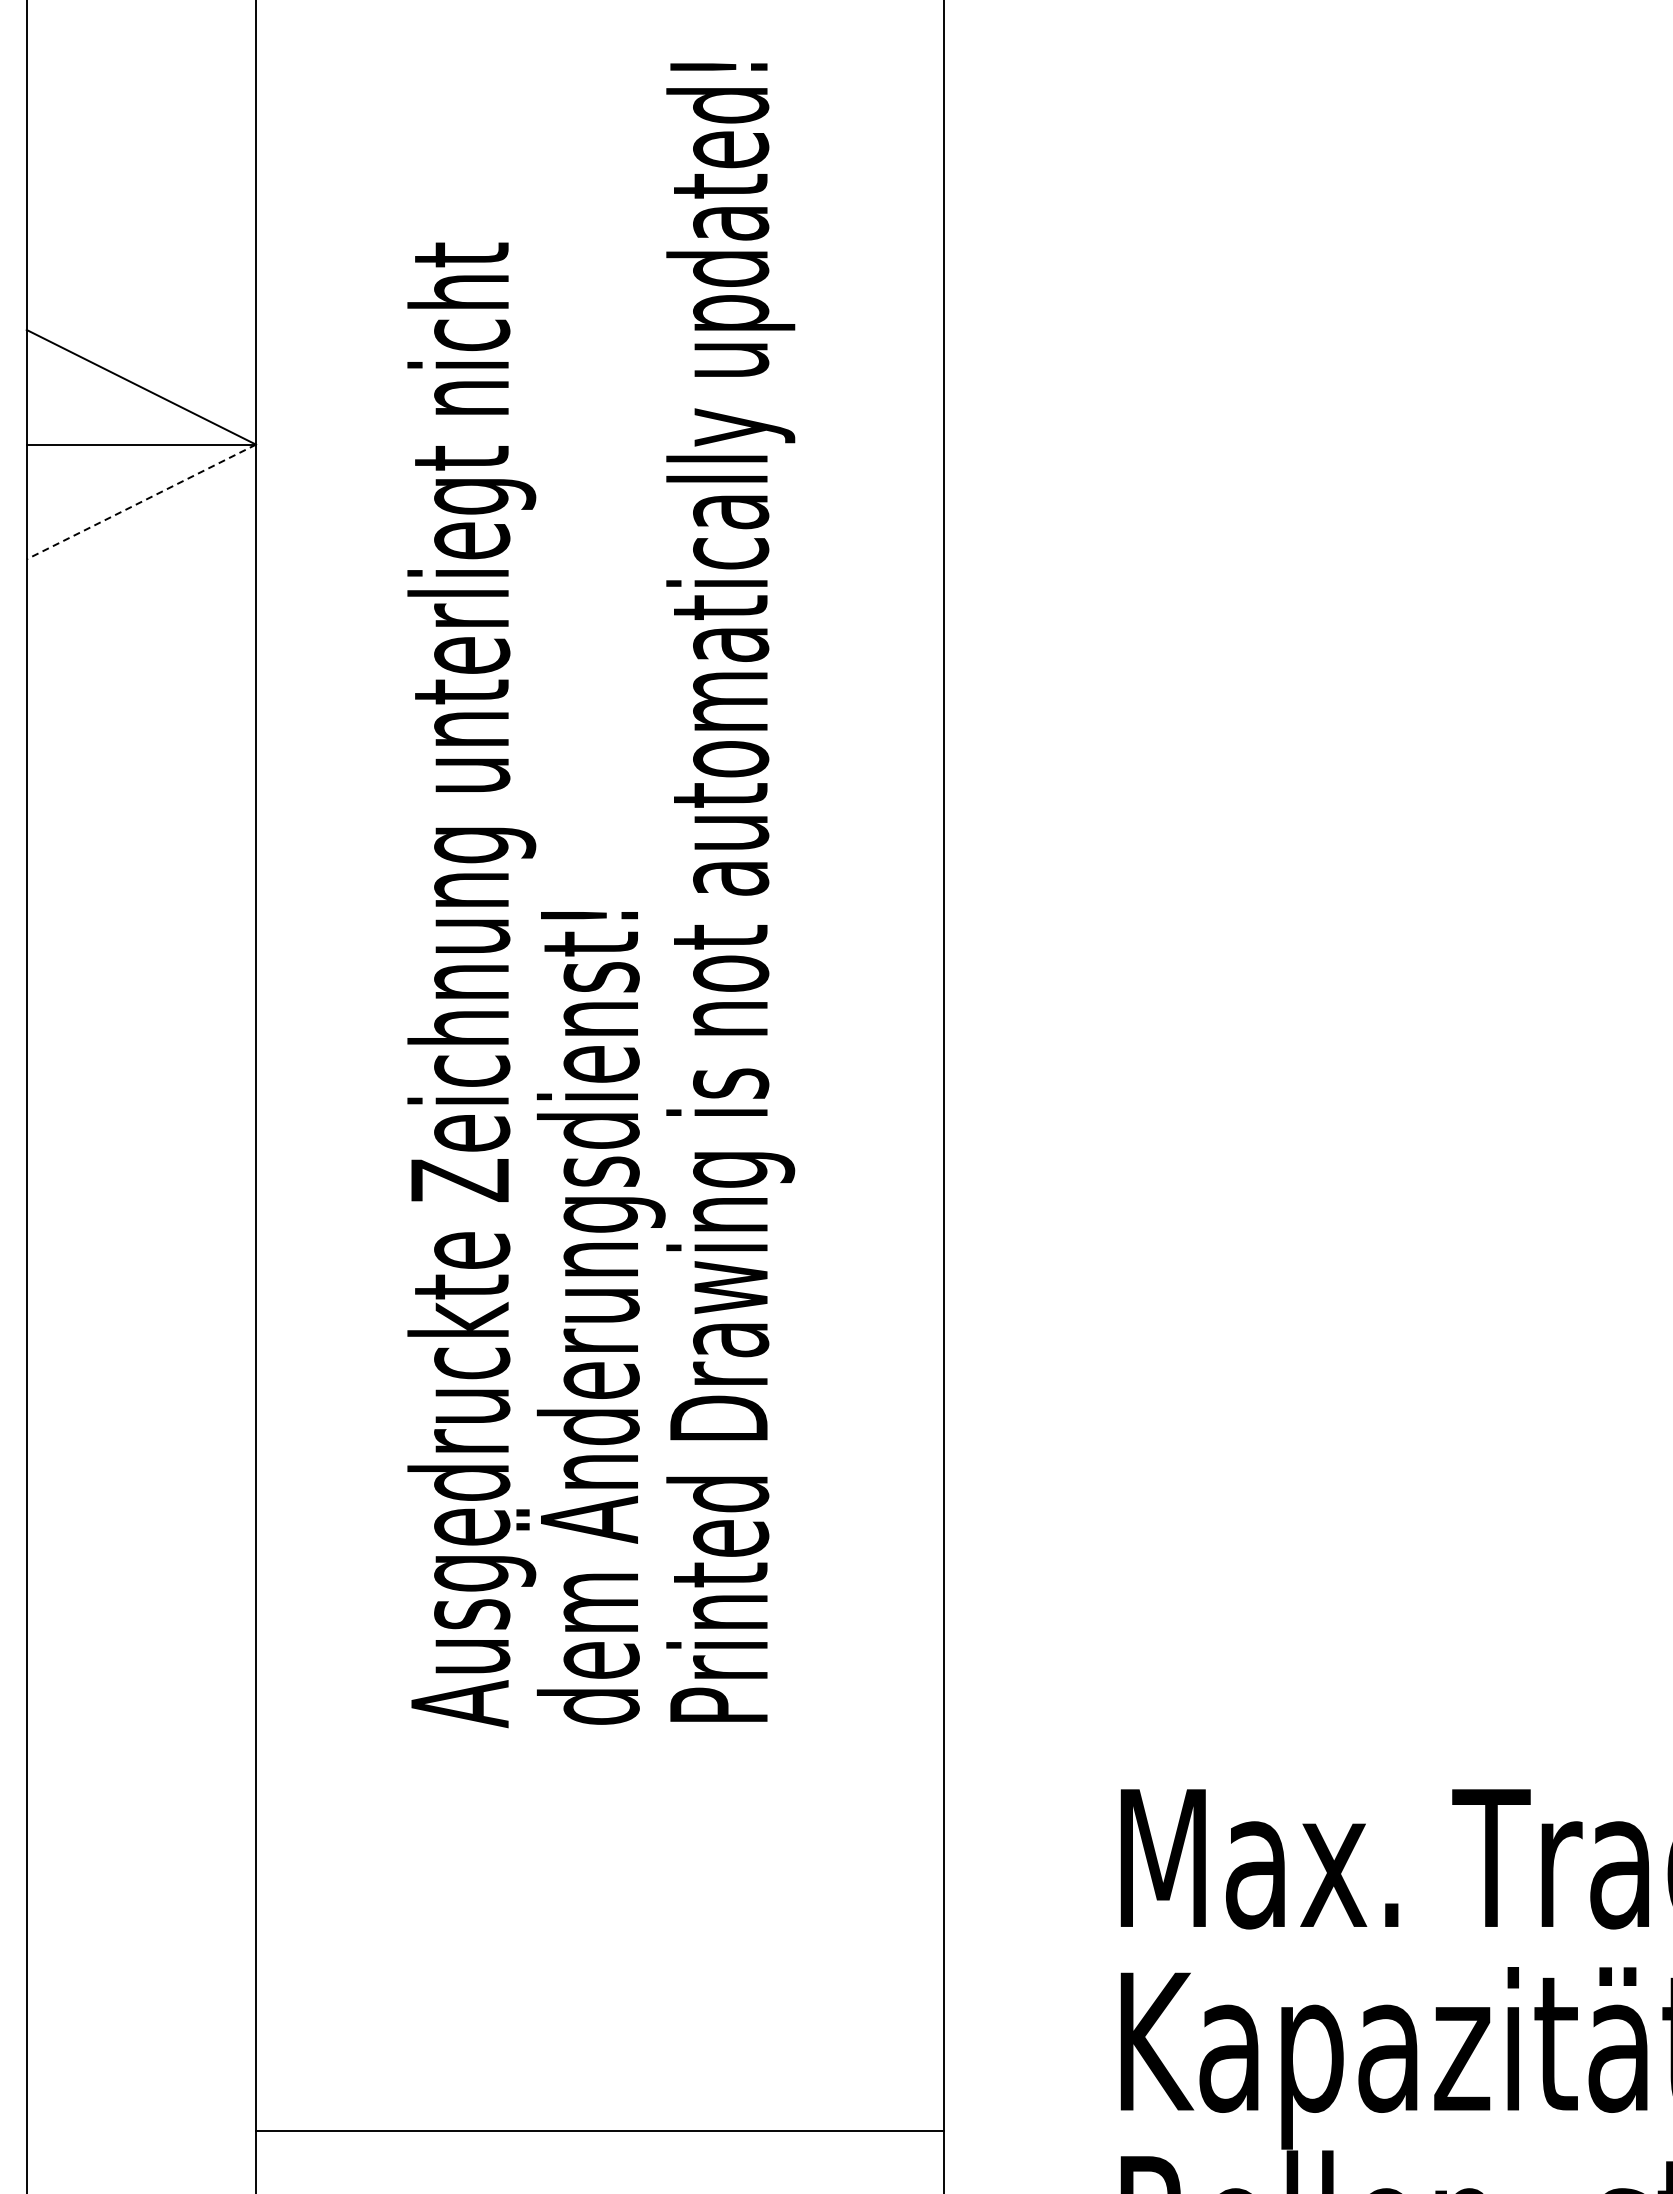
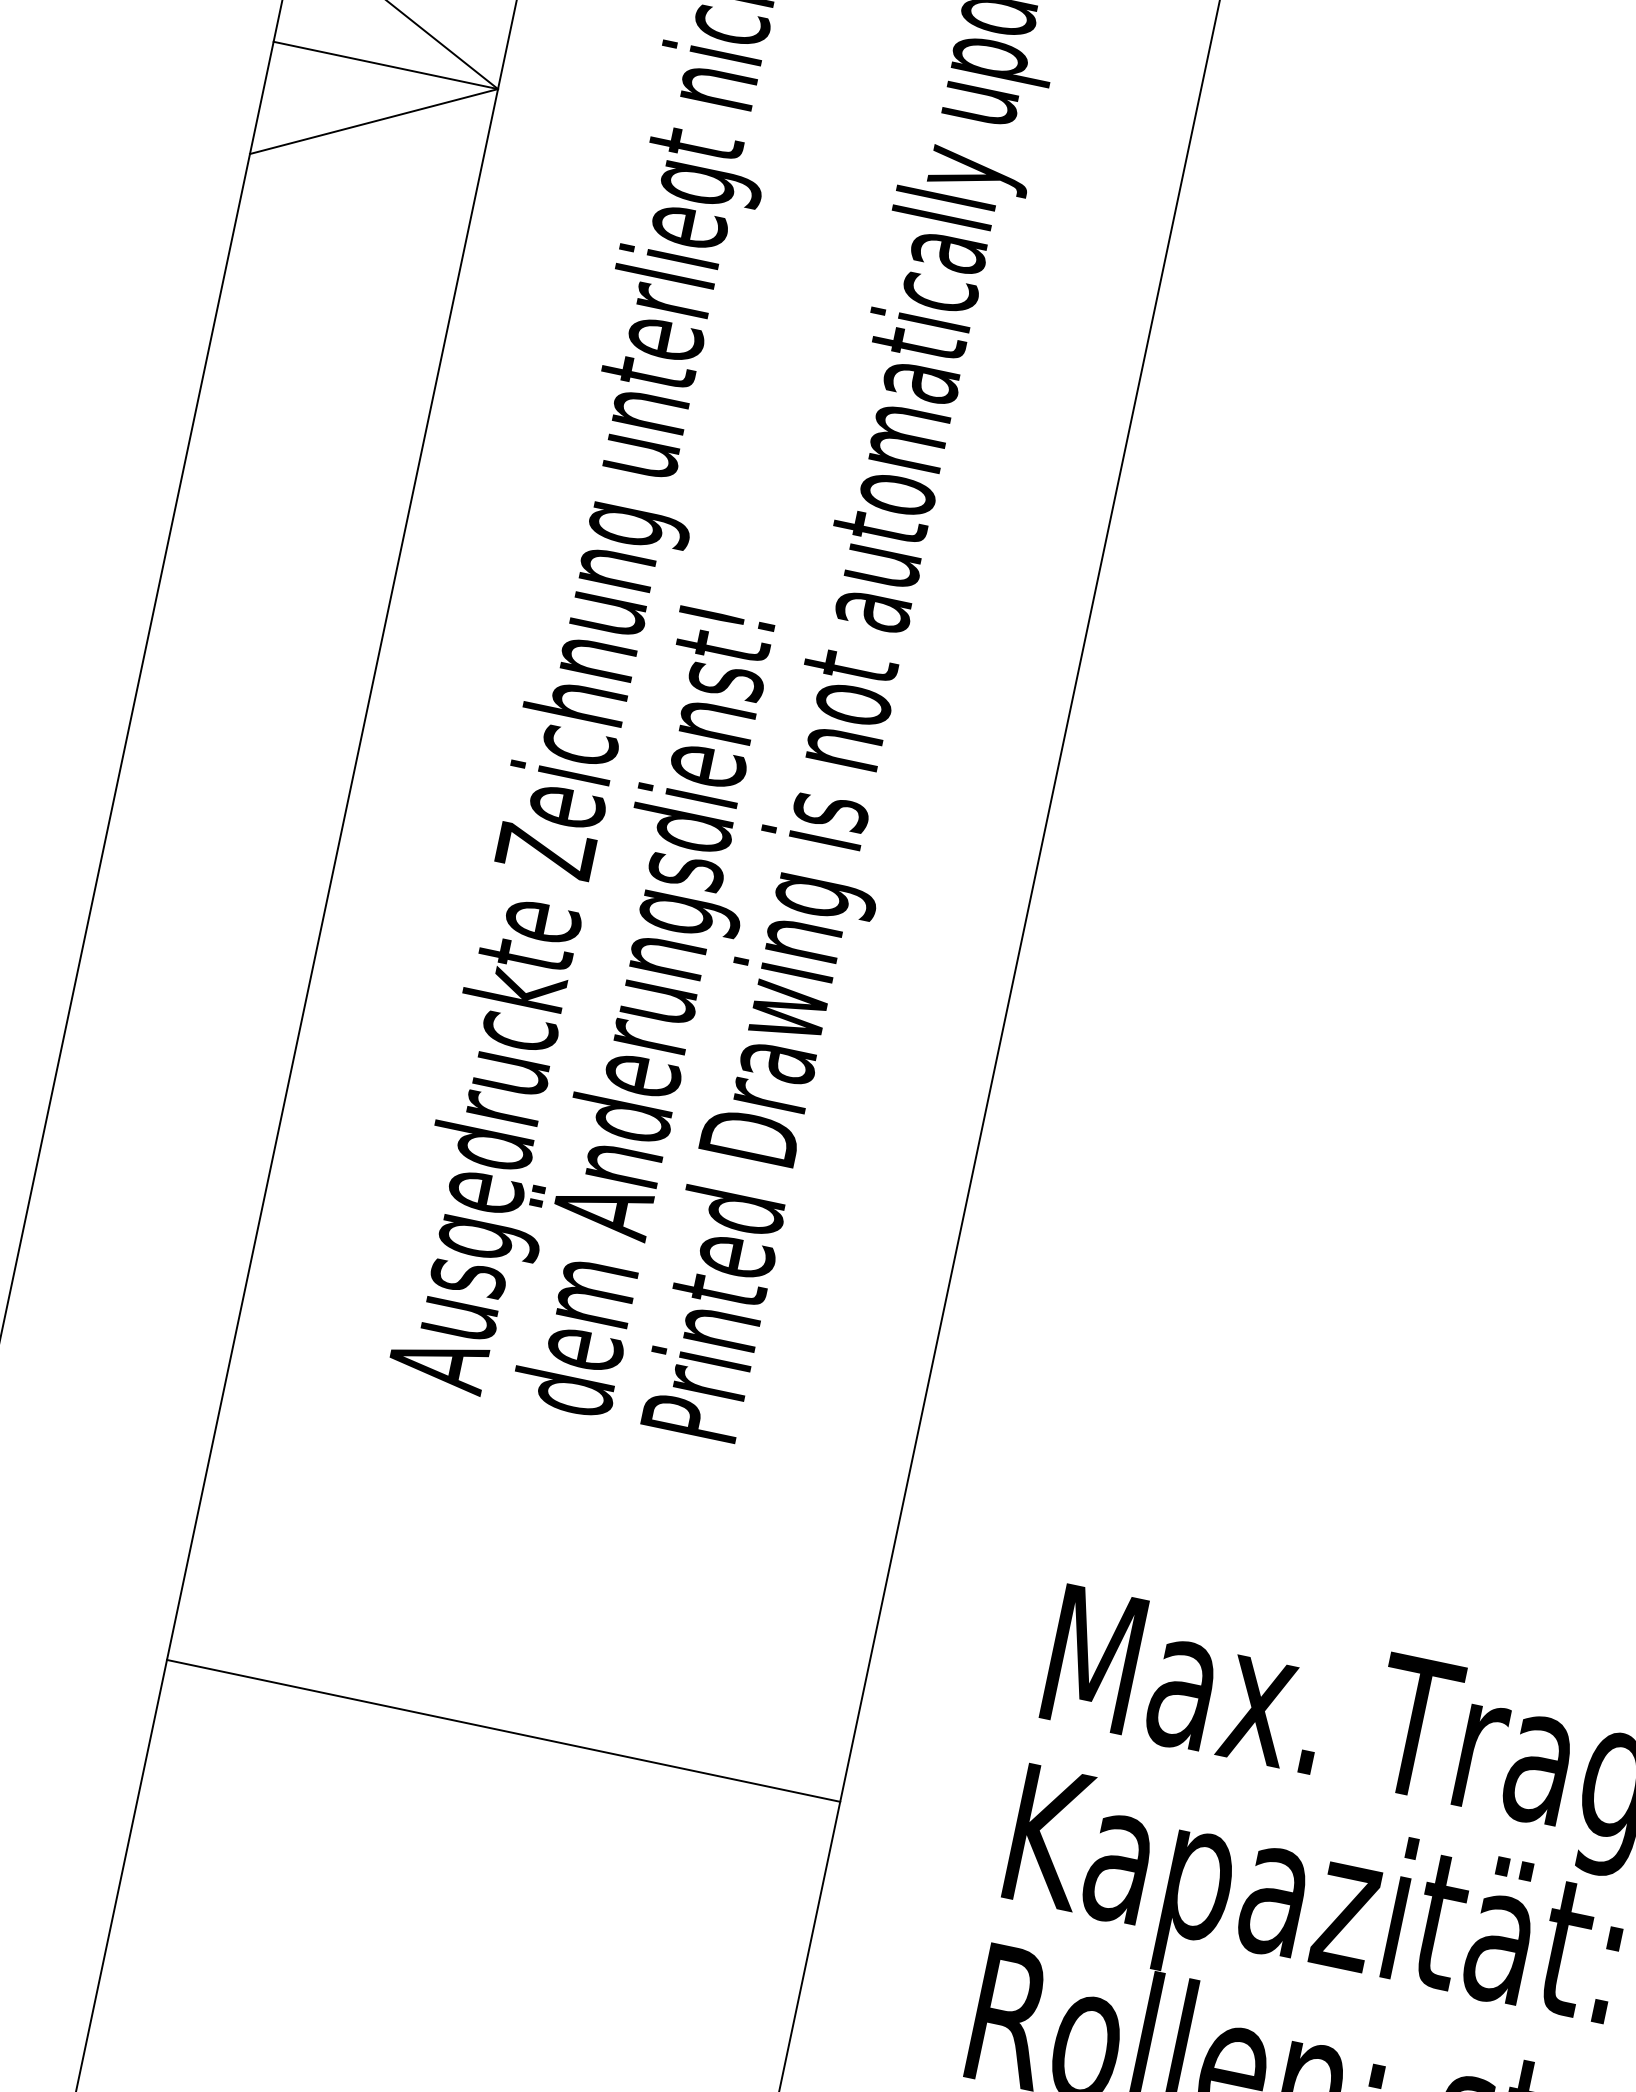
line: (140, 502) -> (373, 121), dashed -> solid
line: (600, 2130) -> (504, 1730), moved

